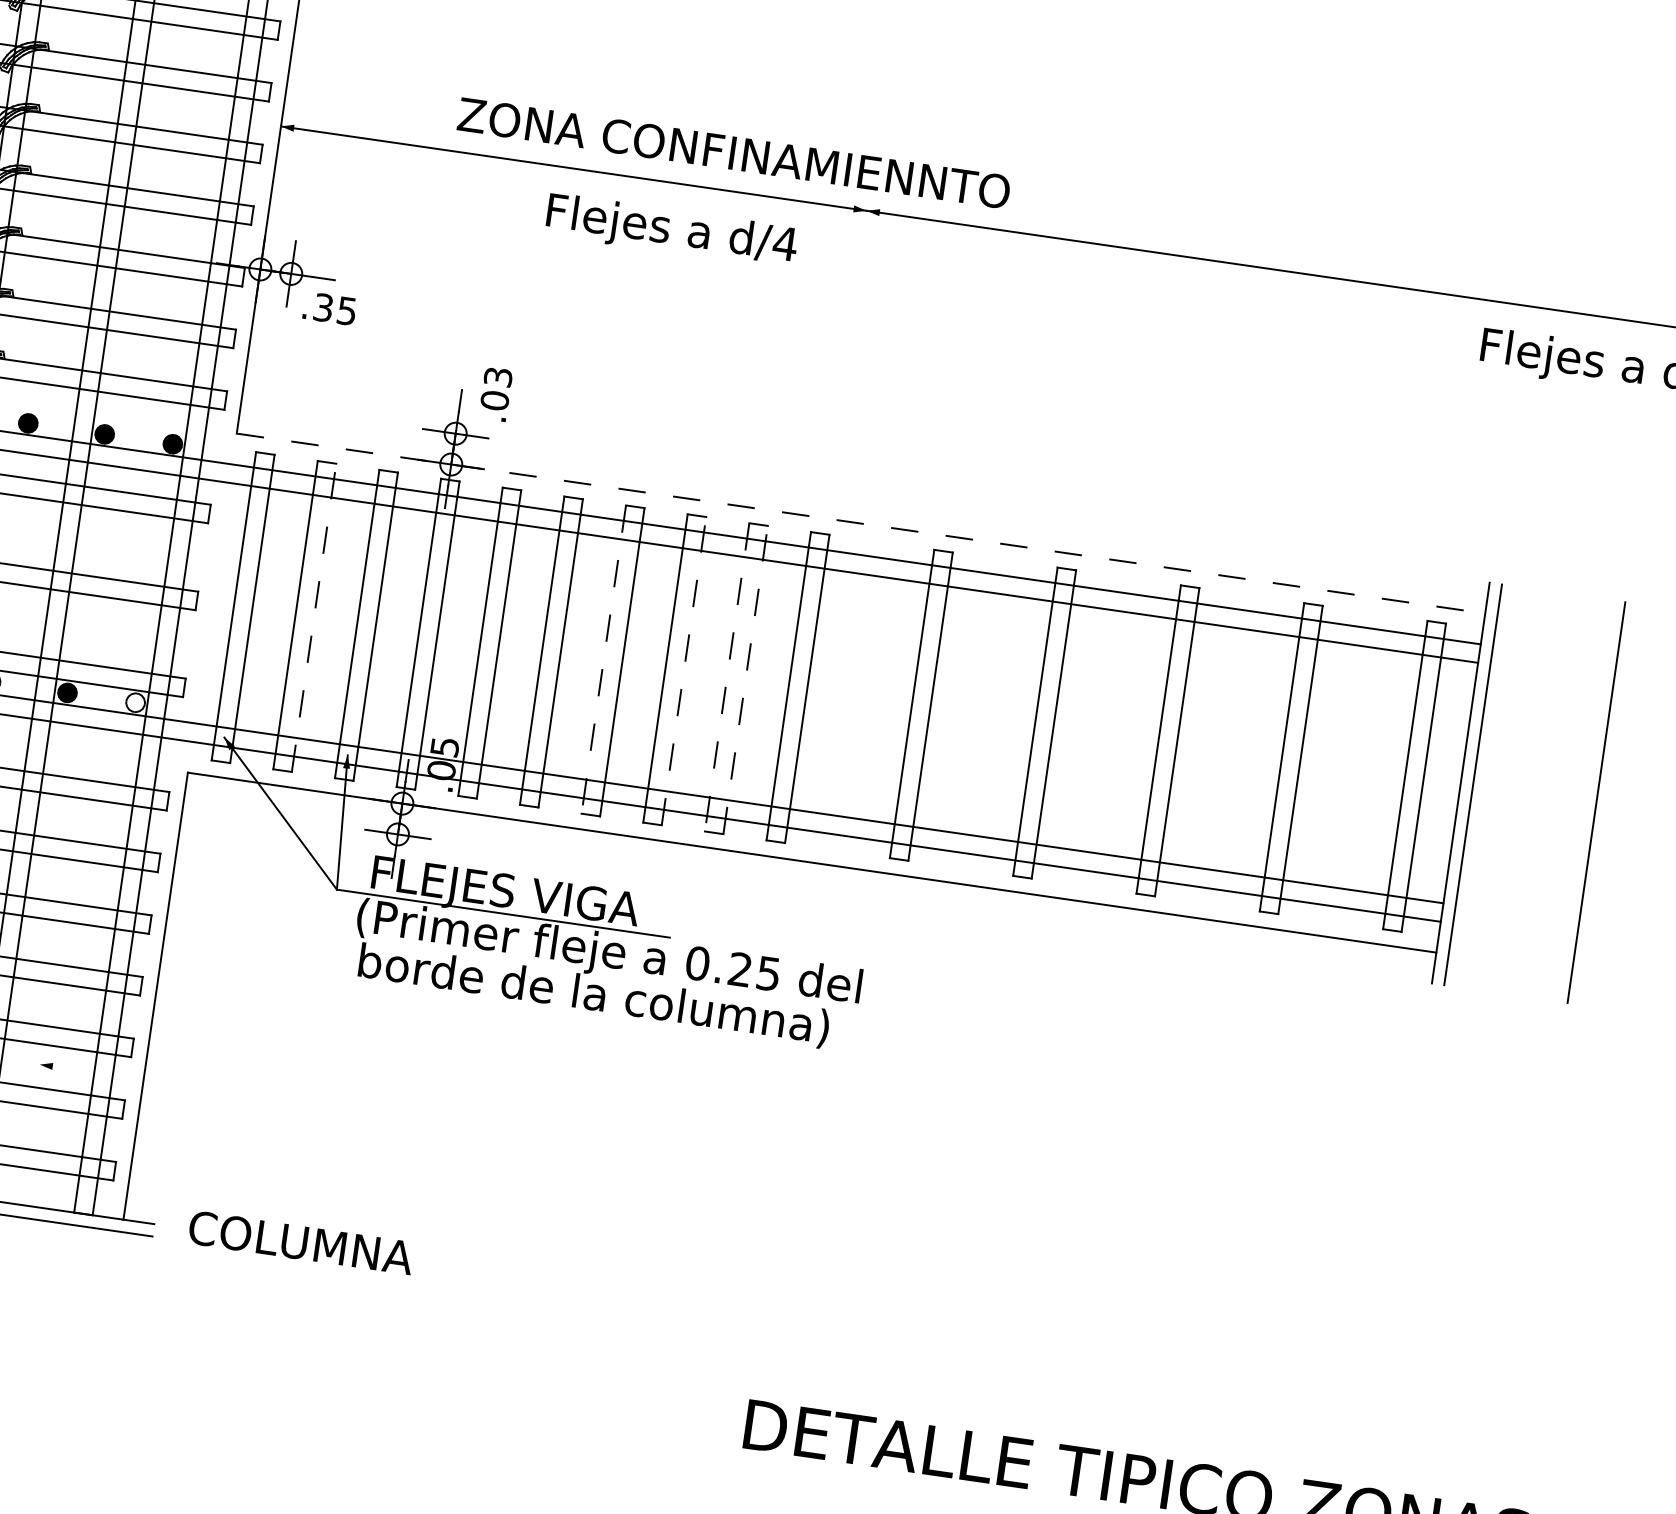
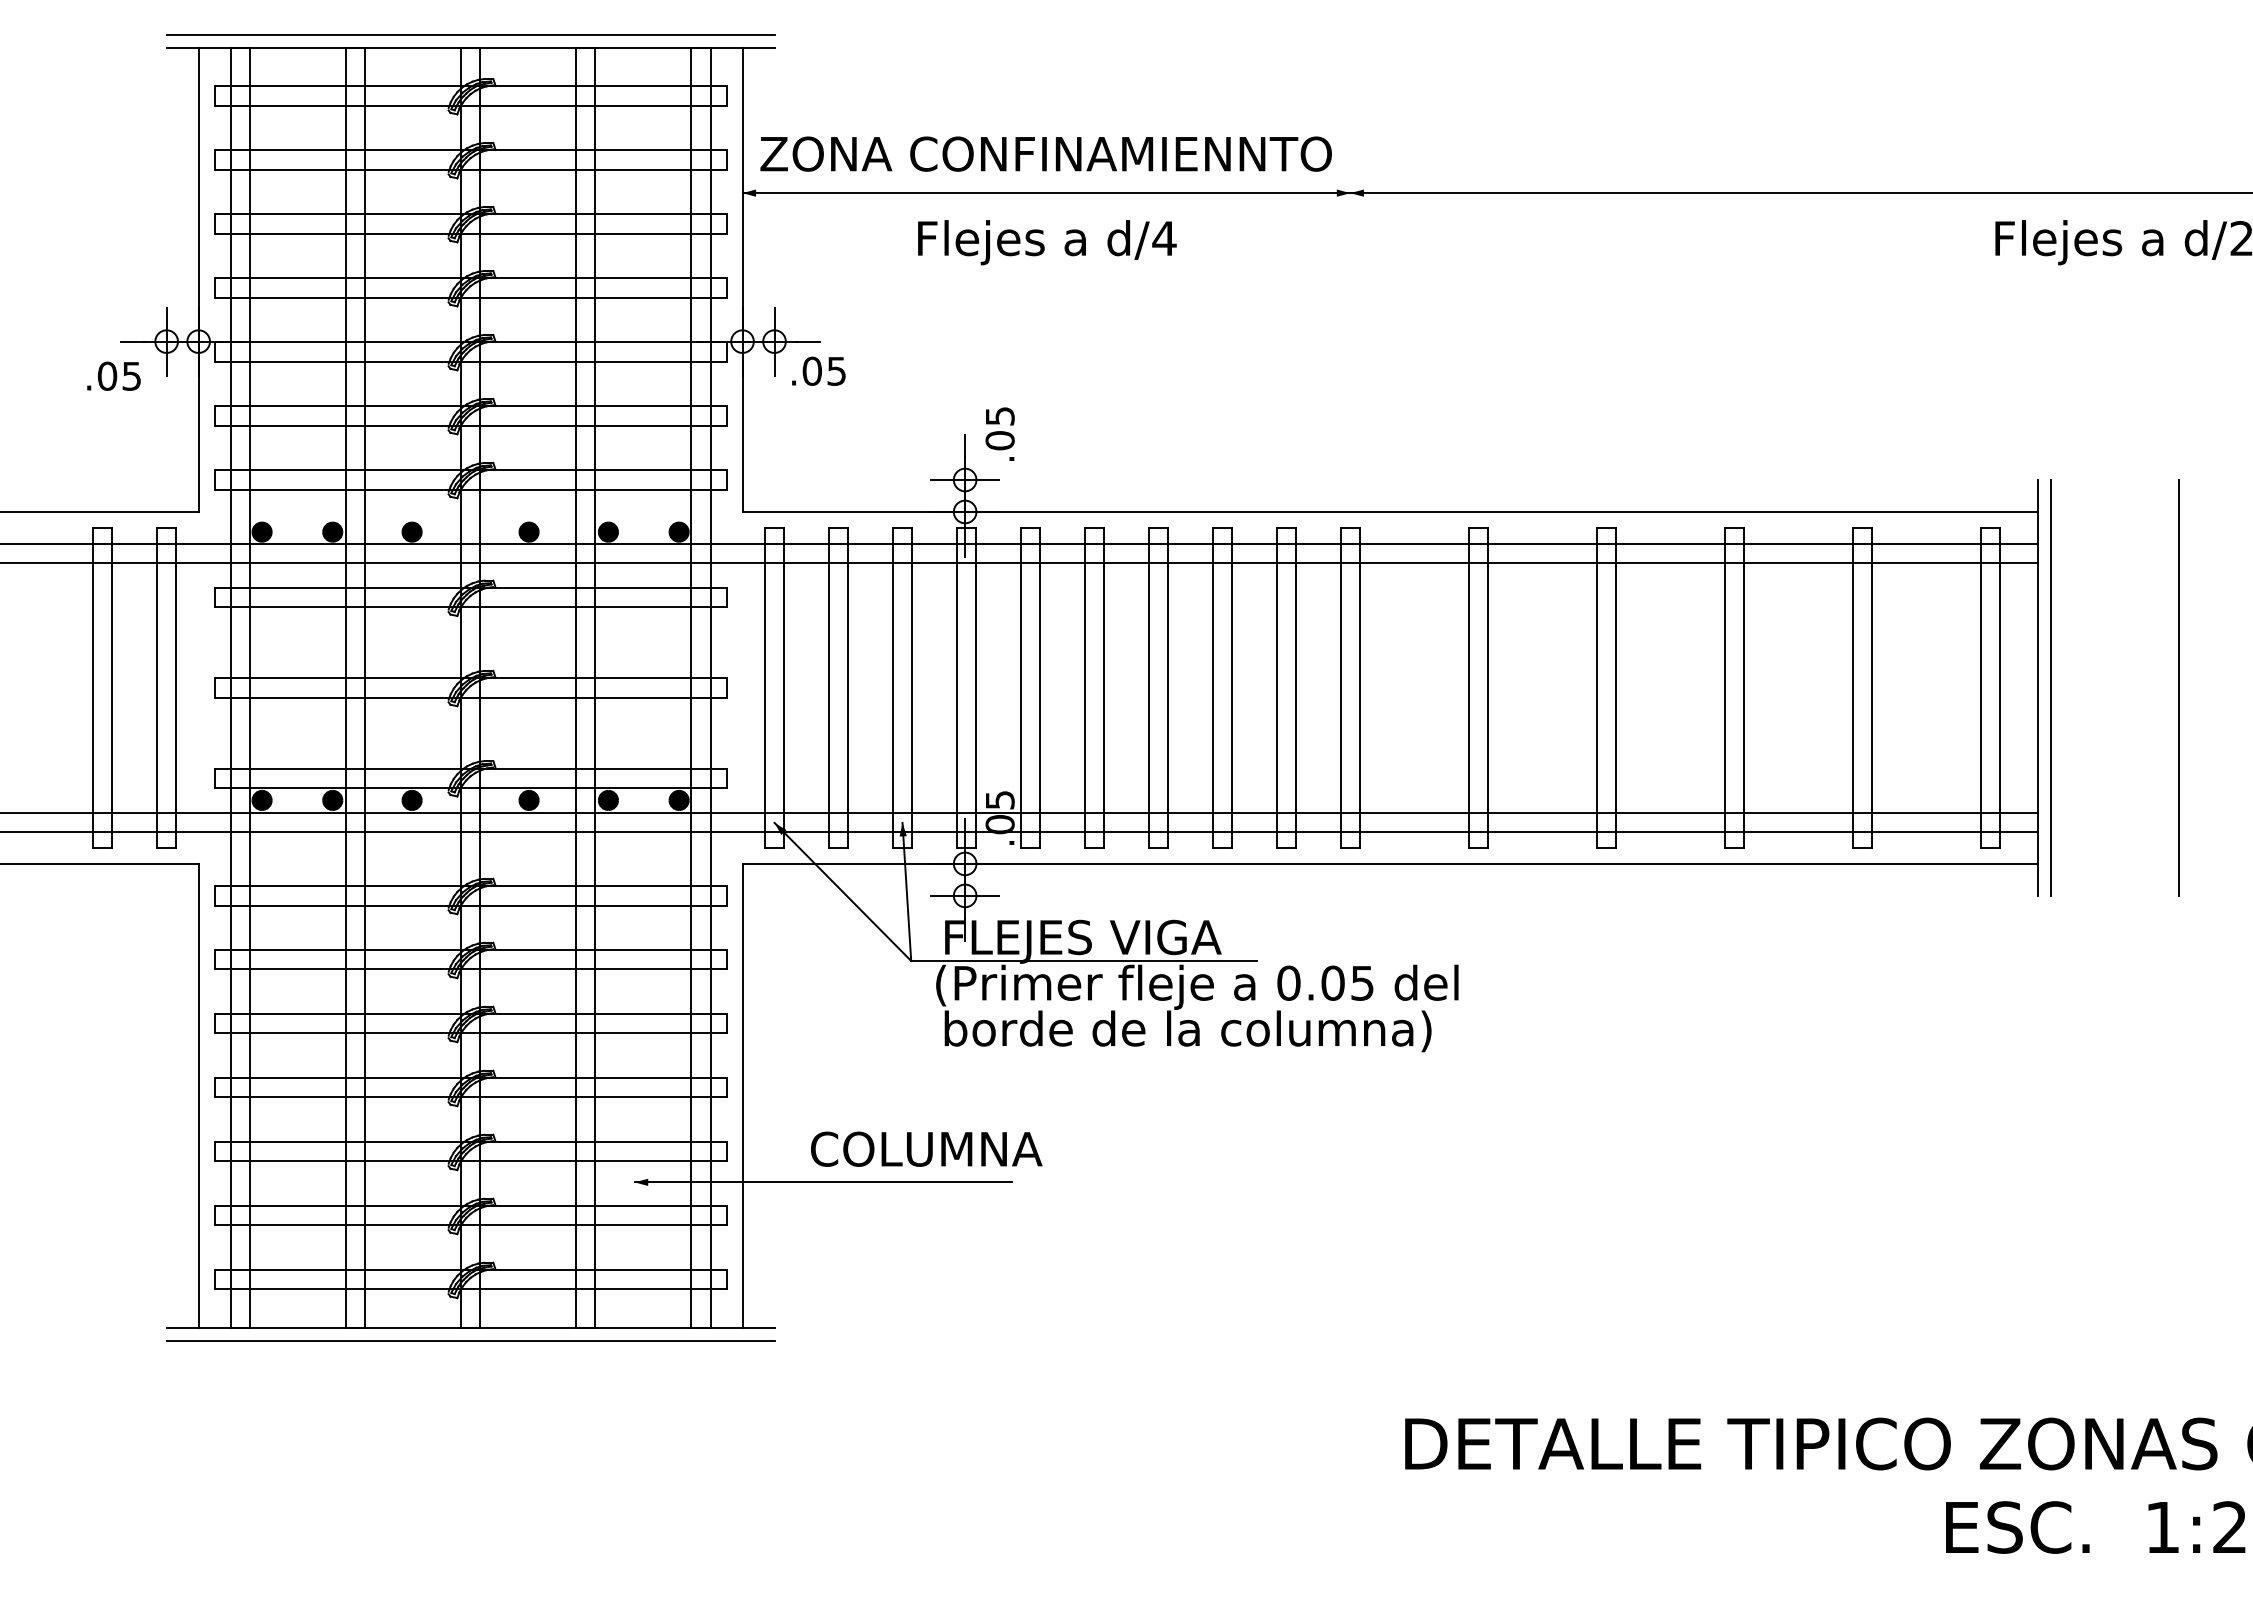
text: (733, 152) -> (1045, 153), moved
text: (672, 231) -> (1047, 242), moved
text: (322, 306) -> (811, 370), .35 -> .05
text: (497, 376) -> (999, 415), .03 -> .05
line: (861, 523) -> (1390, 511), dashed -> solid
line: (314, 617) -> (848, 687), dashed -> solid
line: (603, 659) -> (1148, 687), dashed -> solid
line: (684, 670) -> (1232, 687), dashed -> solid
line: (726, 676) -> (1276, 687), dashed -> solid
line: (746, 679) -> (1296, 687), dashed -> solid
fill: (135, 702) -> (678, 800), added
text: (739, 968) -> (1332, 982), 0.25 -> 0.05
line: (221, 1090) -> (823, 1182), added
text: (301, 1242) -> (926, 1148), moved

